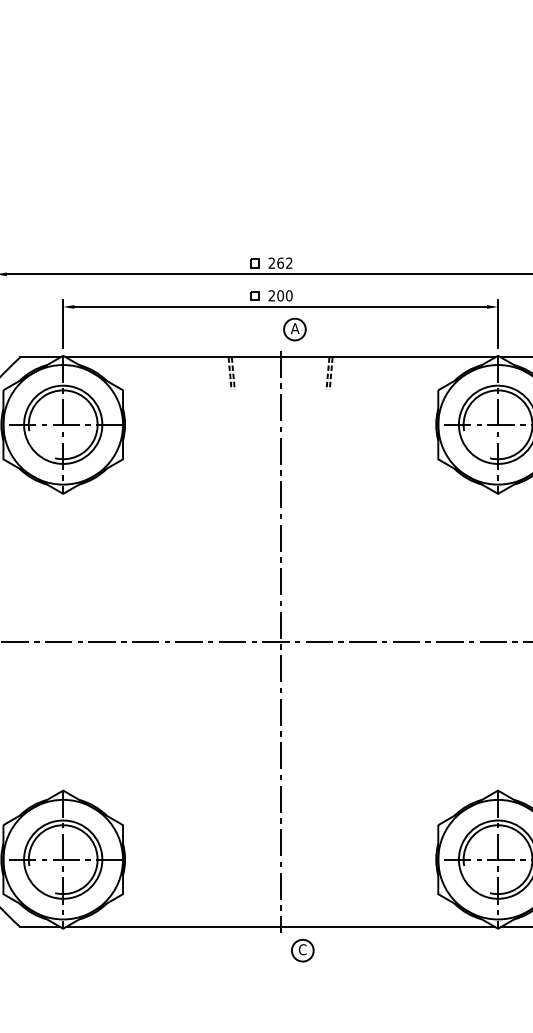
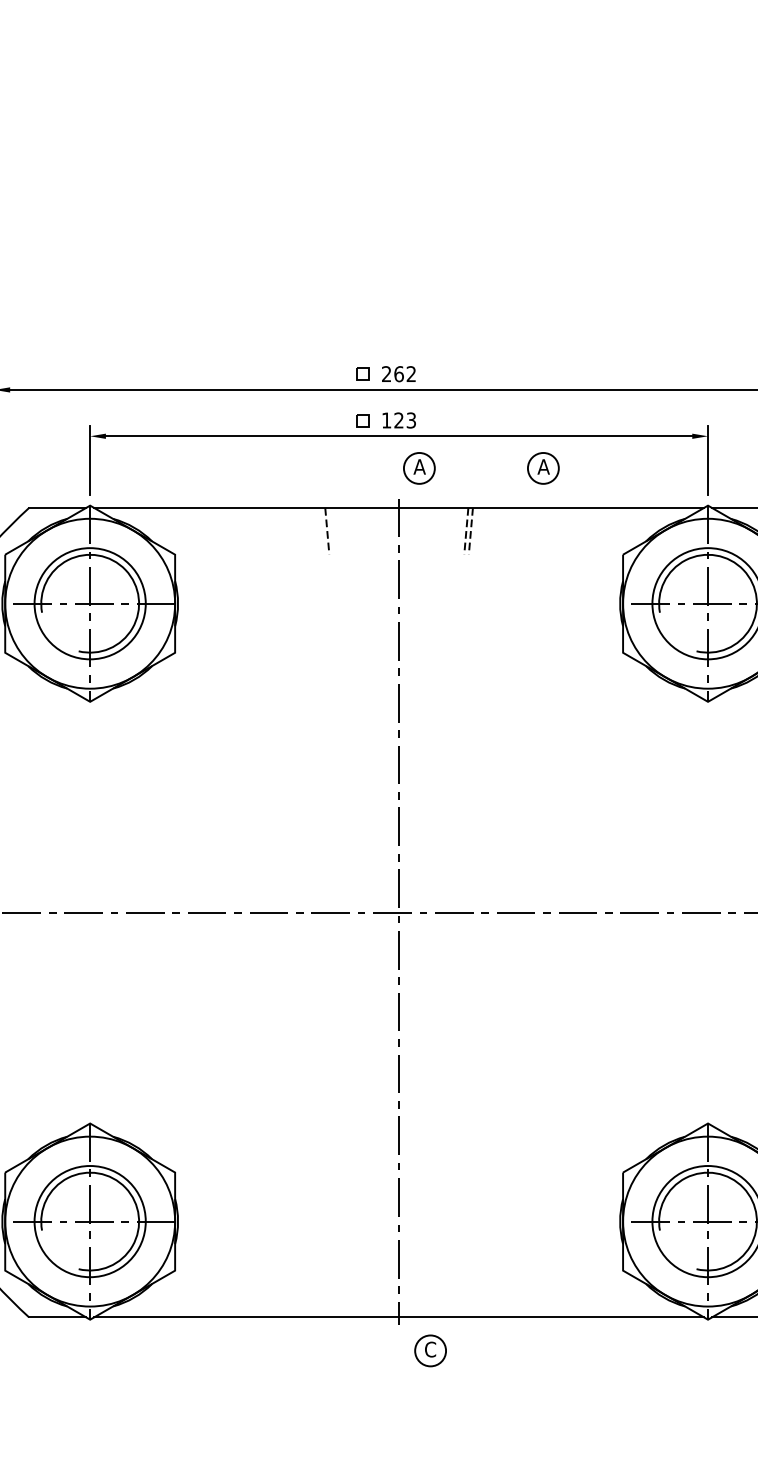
text: (280, 295) -> (399, 420), 200 -> 123
part: (382, 329) -> (543, 468), added
line: (233, 373) -> (331, 530), removed

